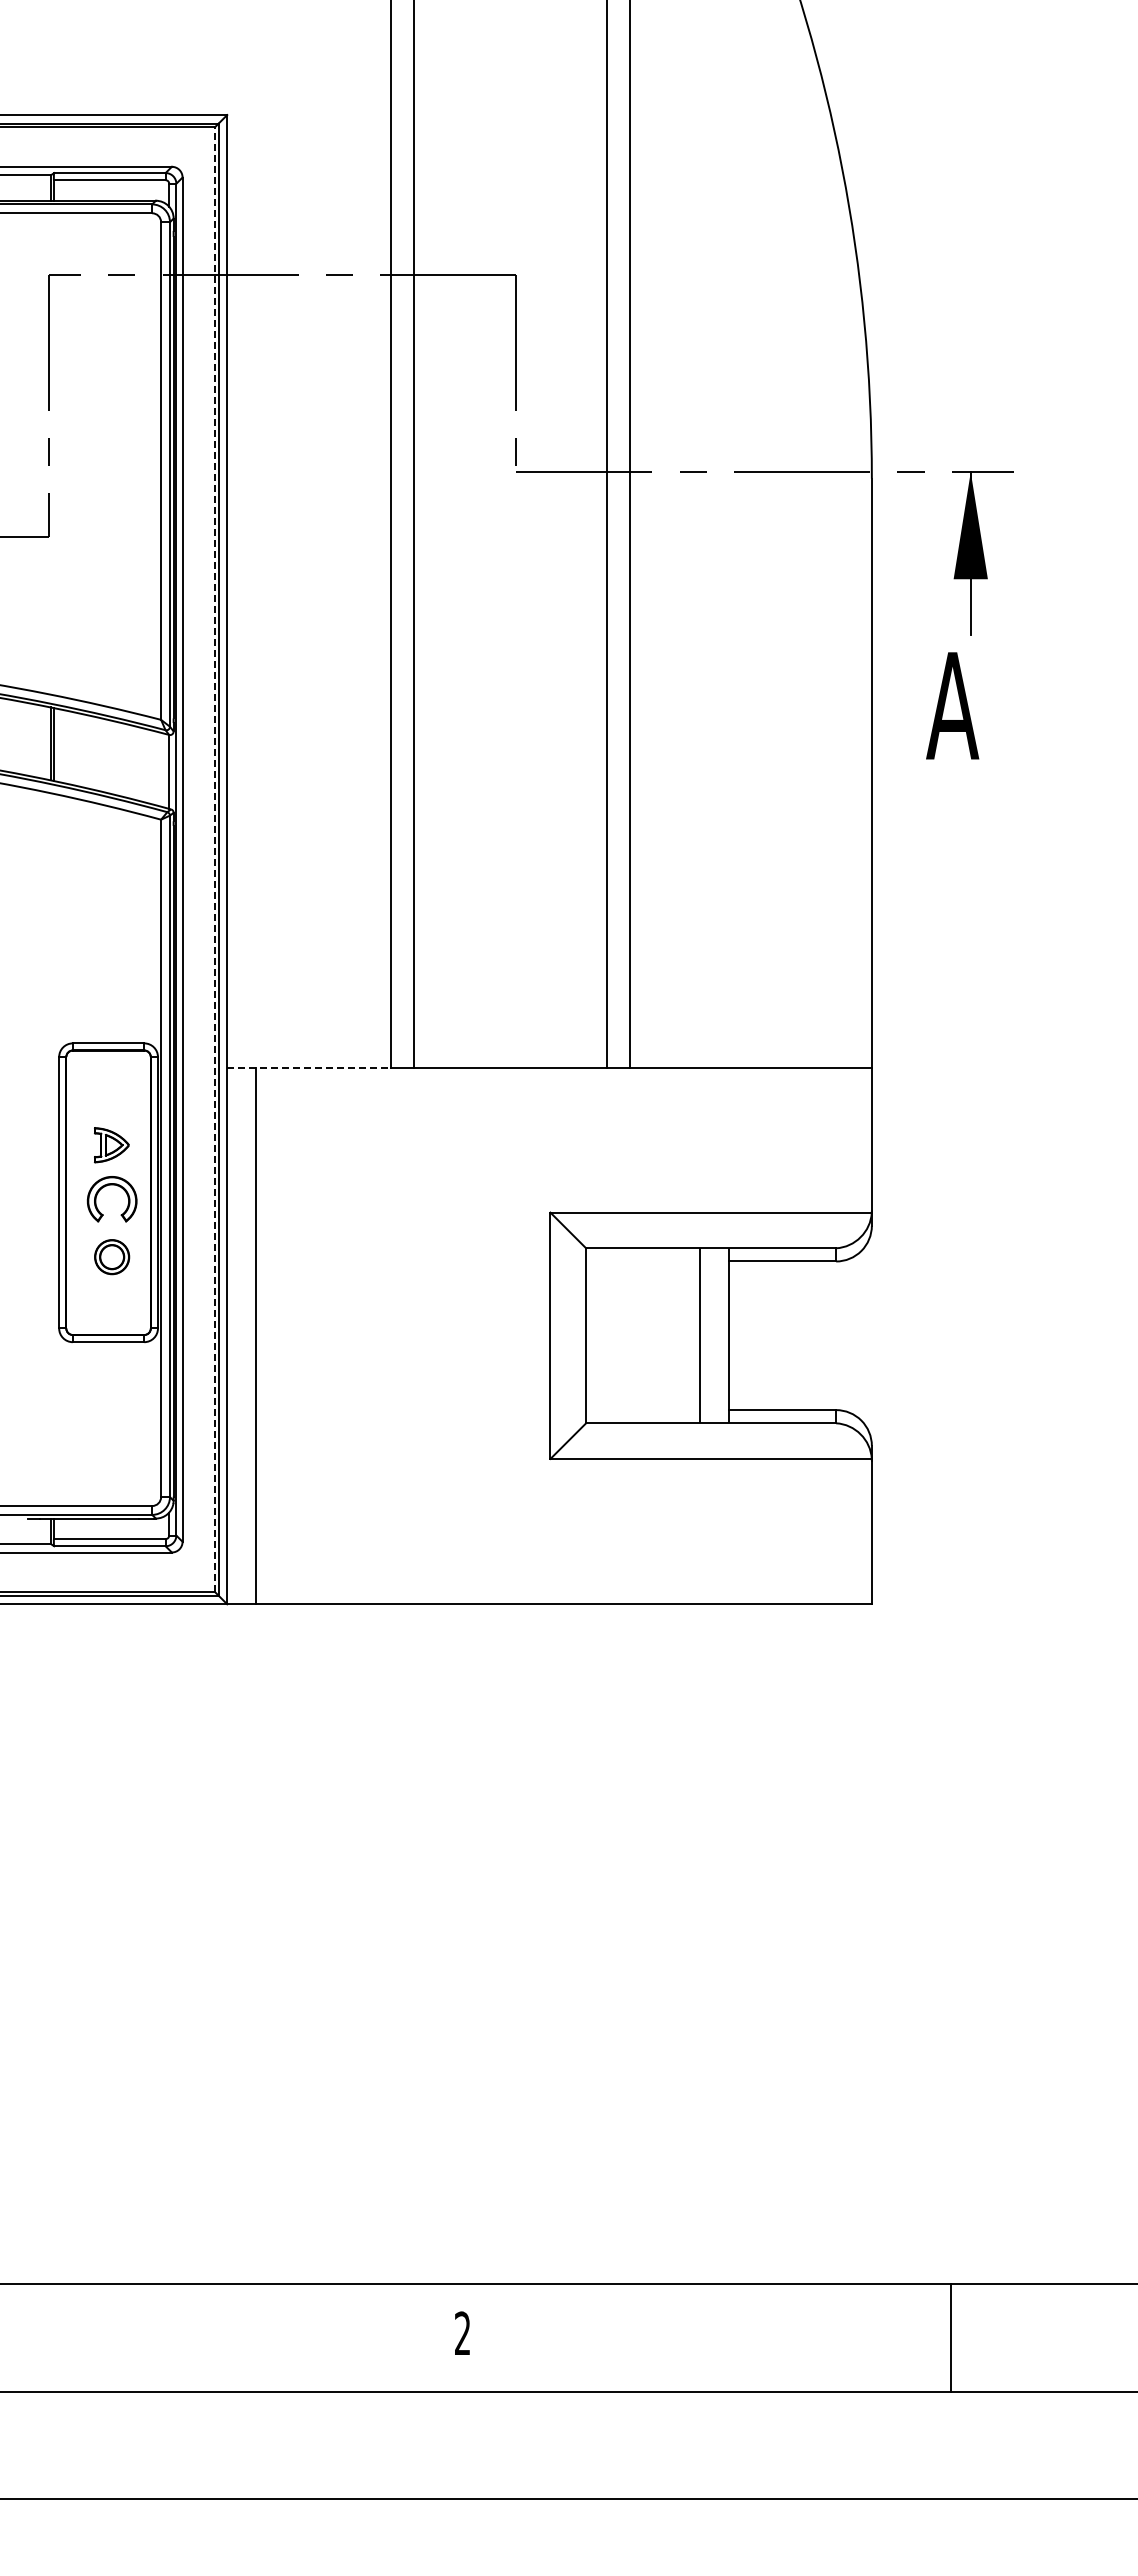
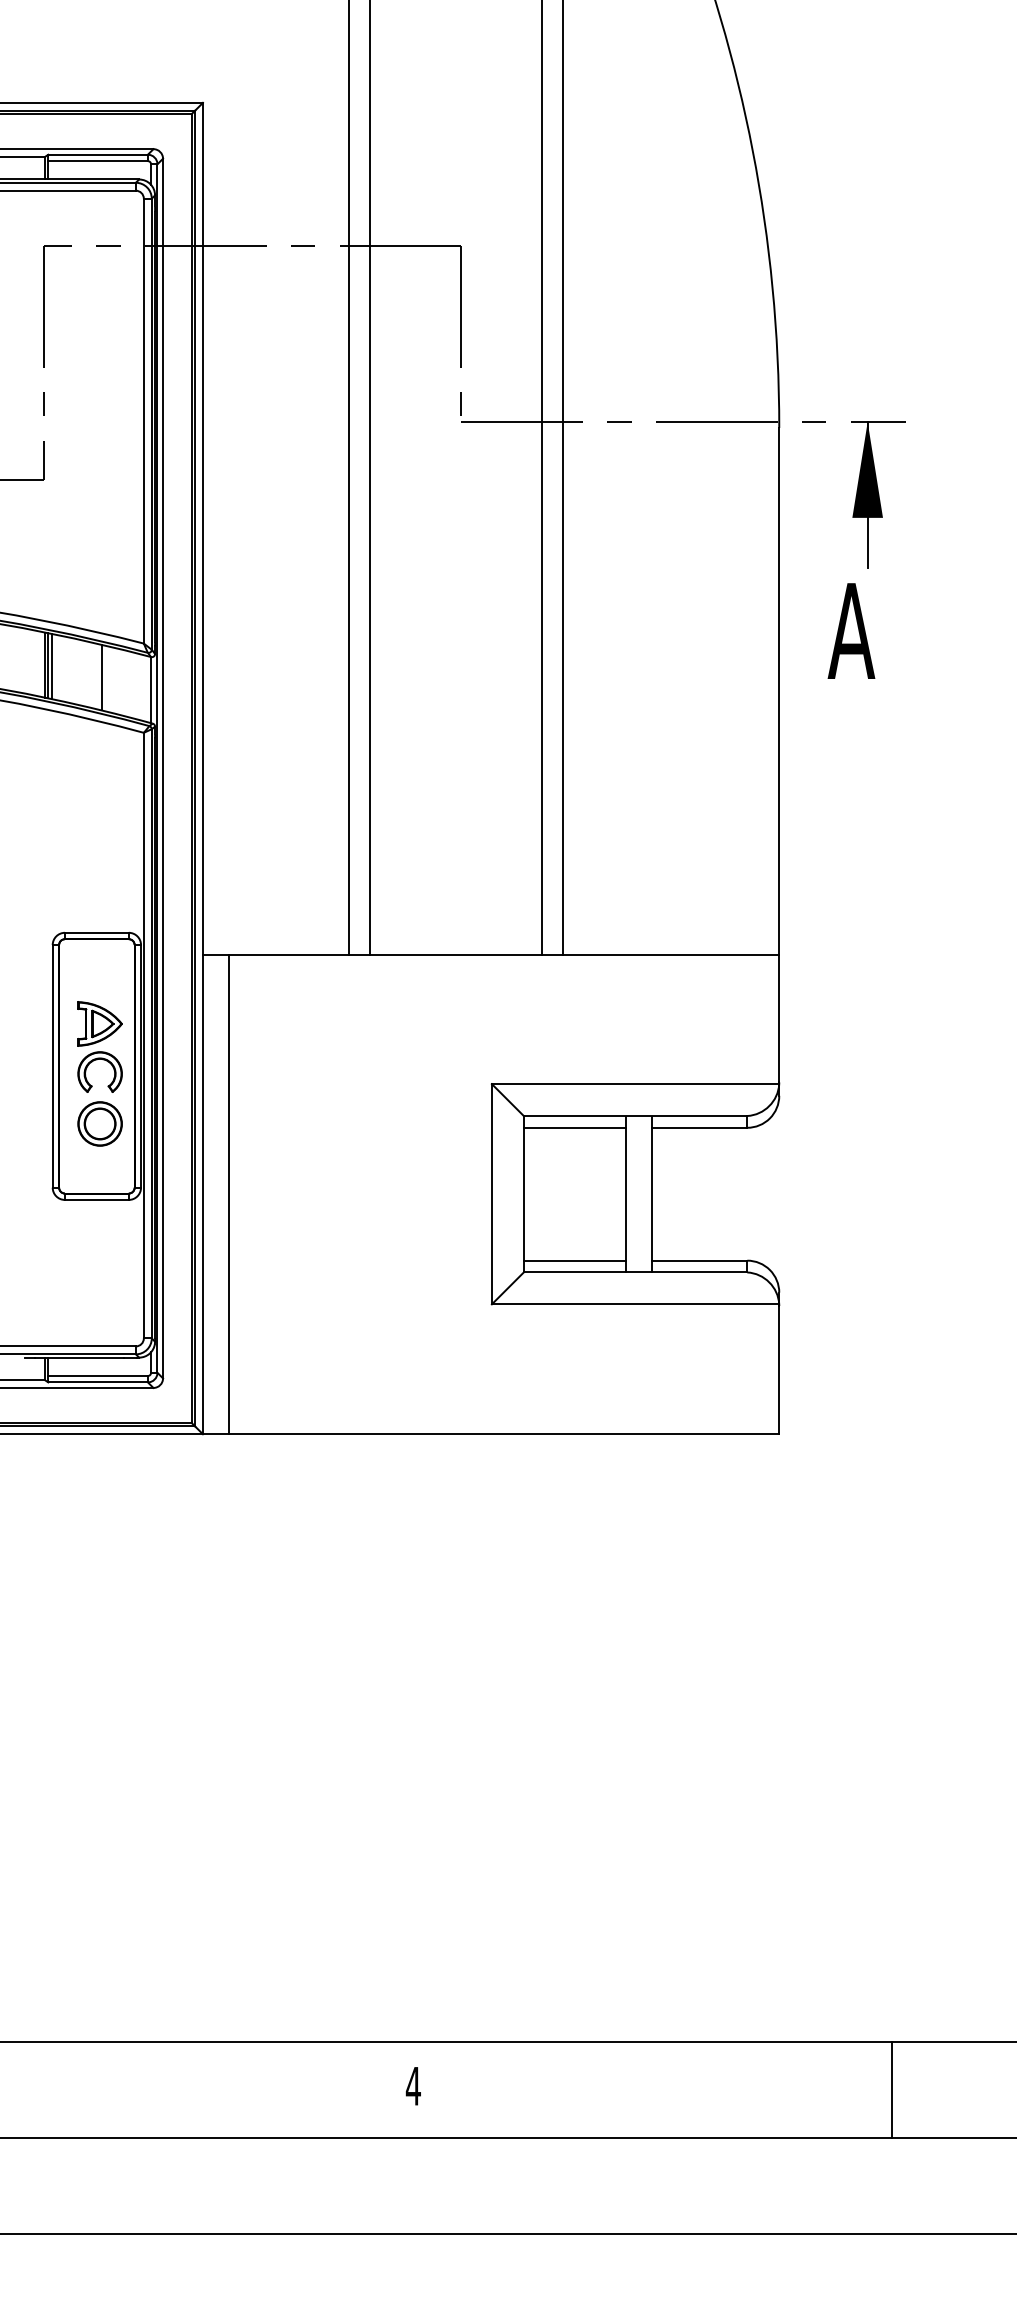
line: (58, 744) -> (52, 665), added
line: (114, 757) -> (102, 677), added
line: (214, 859) -> (191, 768), dashed -> solid
line: (308, 1067) -> (275, 954), dashed -> solid
part: (111, 1144) -> (99, 1023), size x1.43
part: (111, 1256) -> (99, 1123), size x1.43
line: (643, 1261) -> (575, 1127), added
line: (643, 1410) -> (575, 1261), added
text: (462, 2332) -> (413, 2085), 2 -> 4
line: (951, 2337) -> (892, 2089), moved

